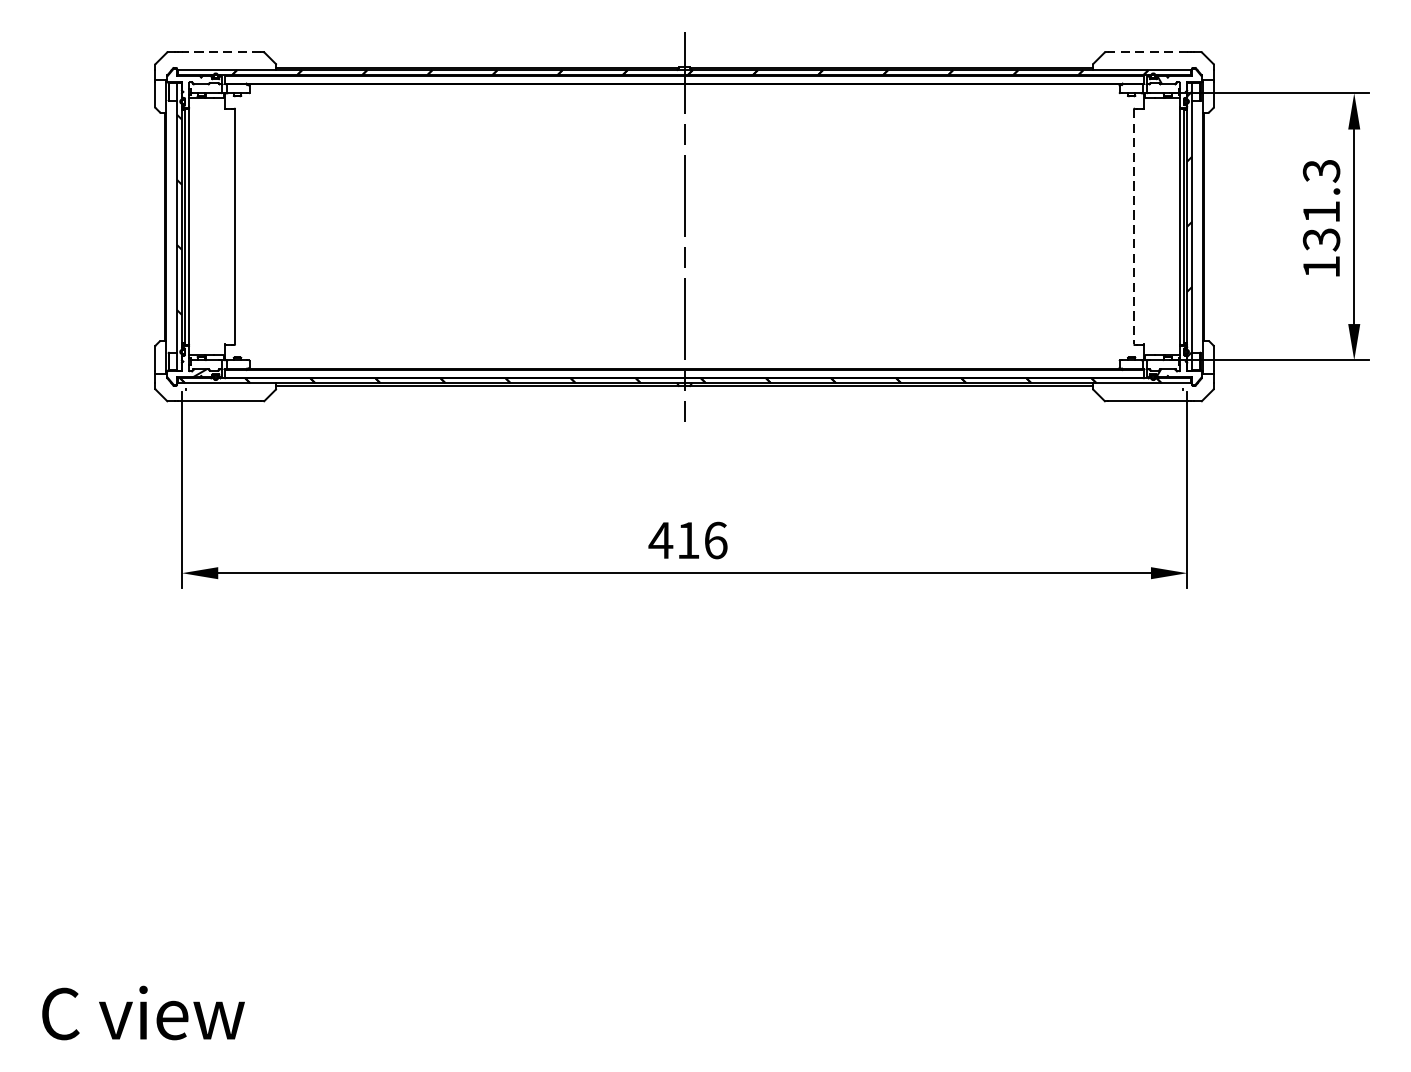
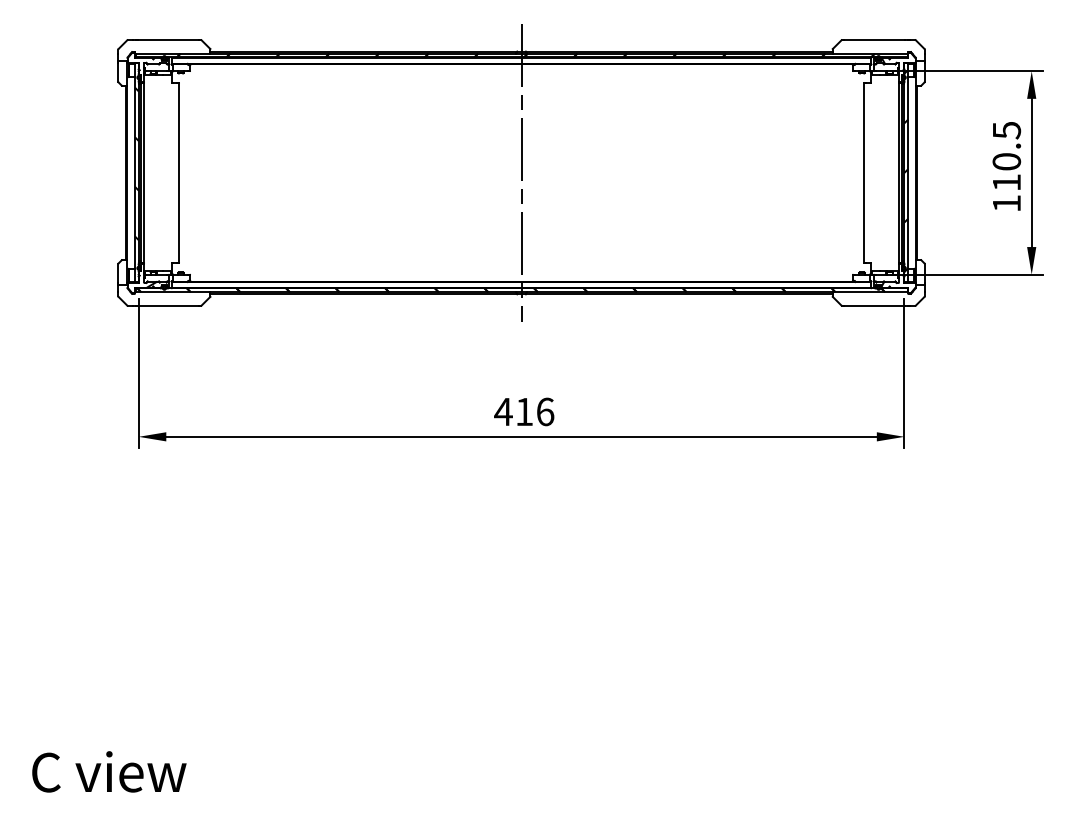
line: (221, 51) -> (168, 39), dashed -> solid
line: (1146, 51) -> (873, 39), dashed -> solid
text: (1321, 205) -> (1006, 156), 131.3 -> 110.5
line: (1133, 226) -> (863, 172), dashed -> solid

